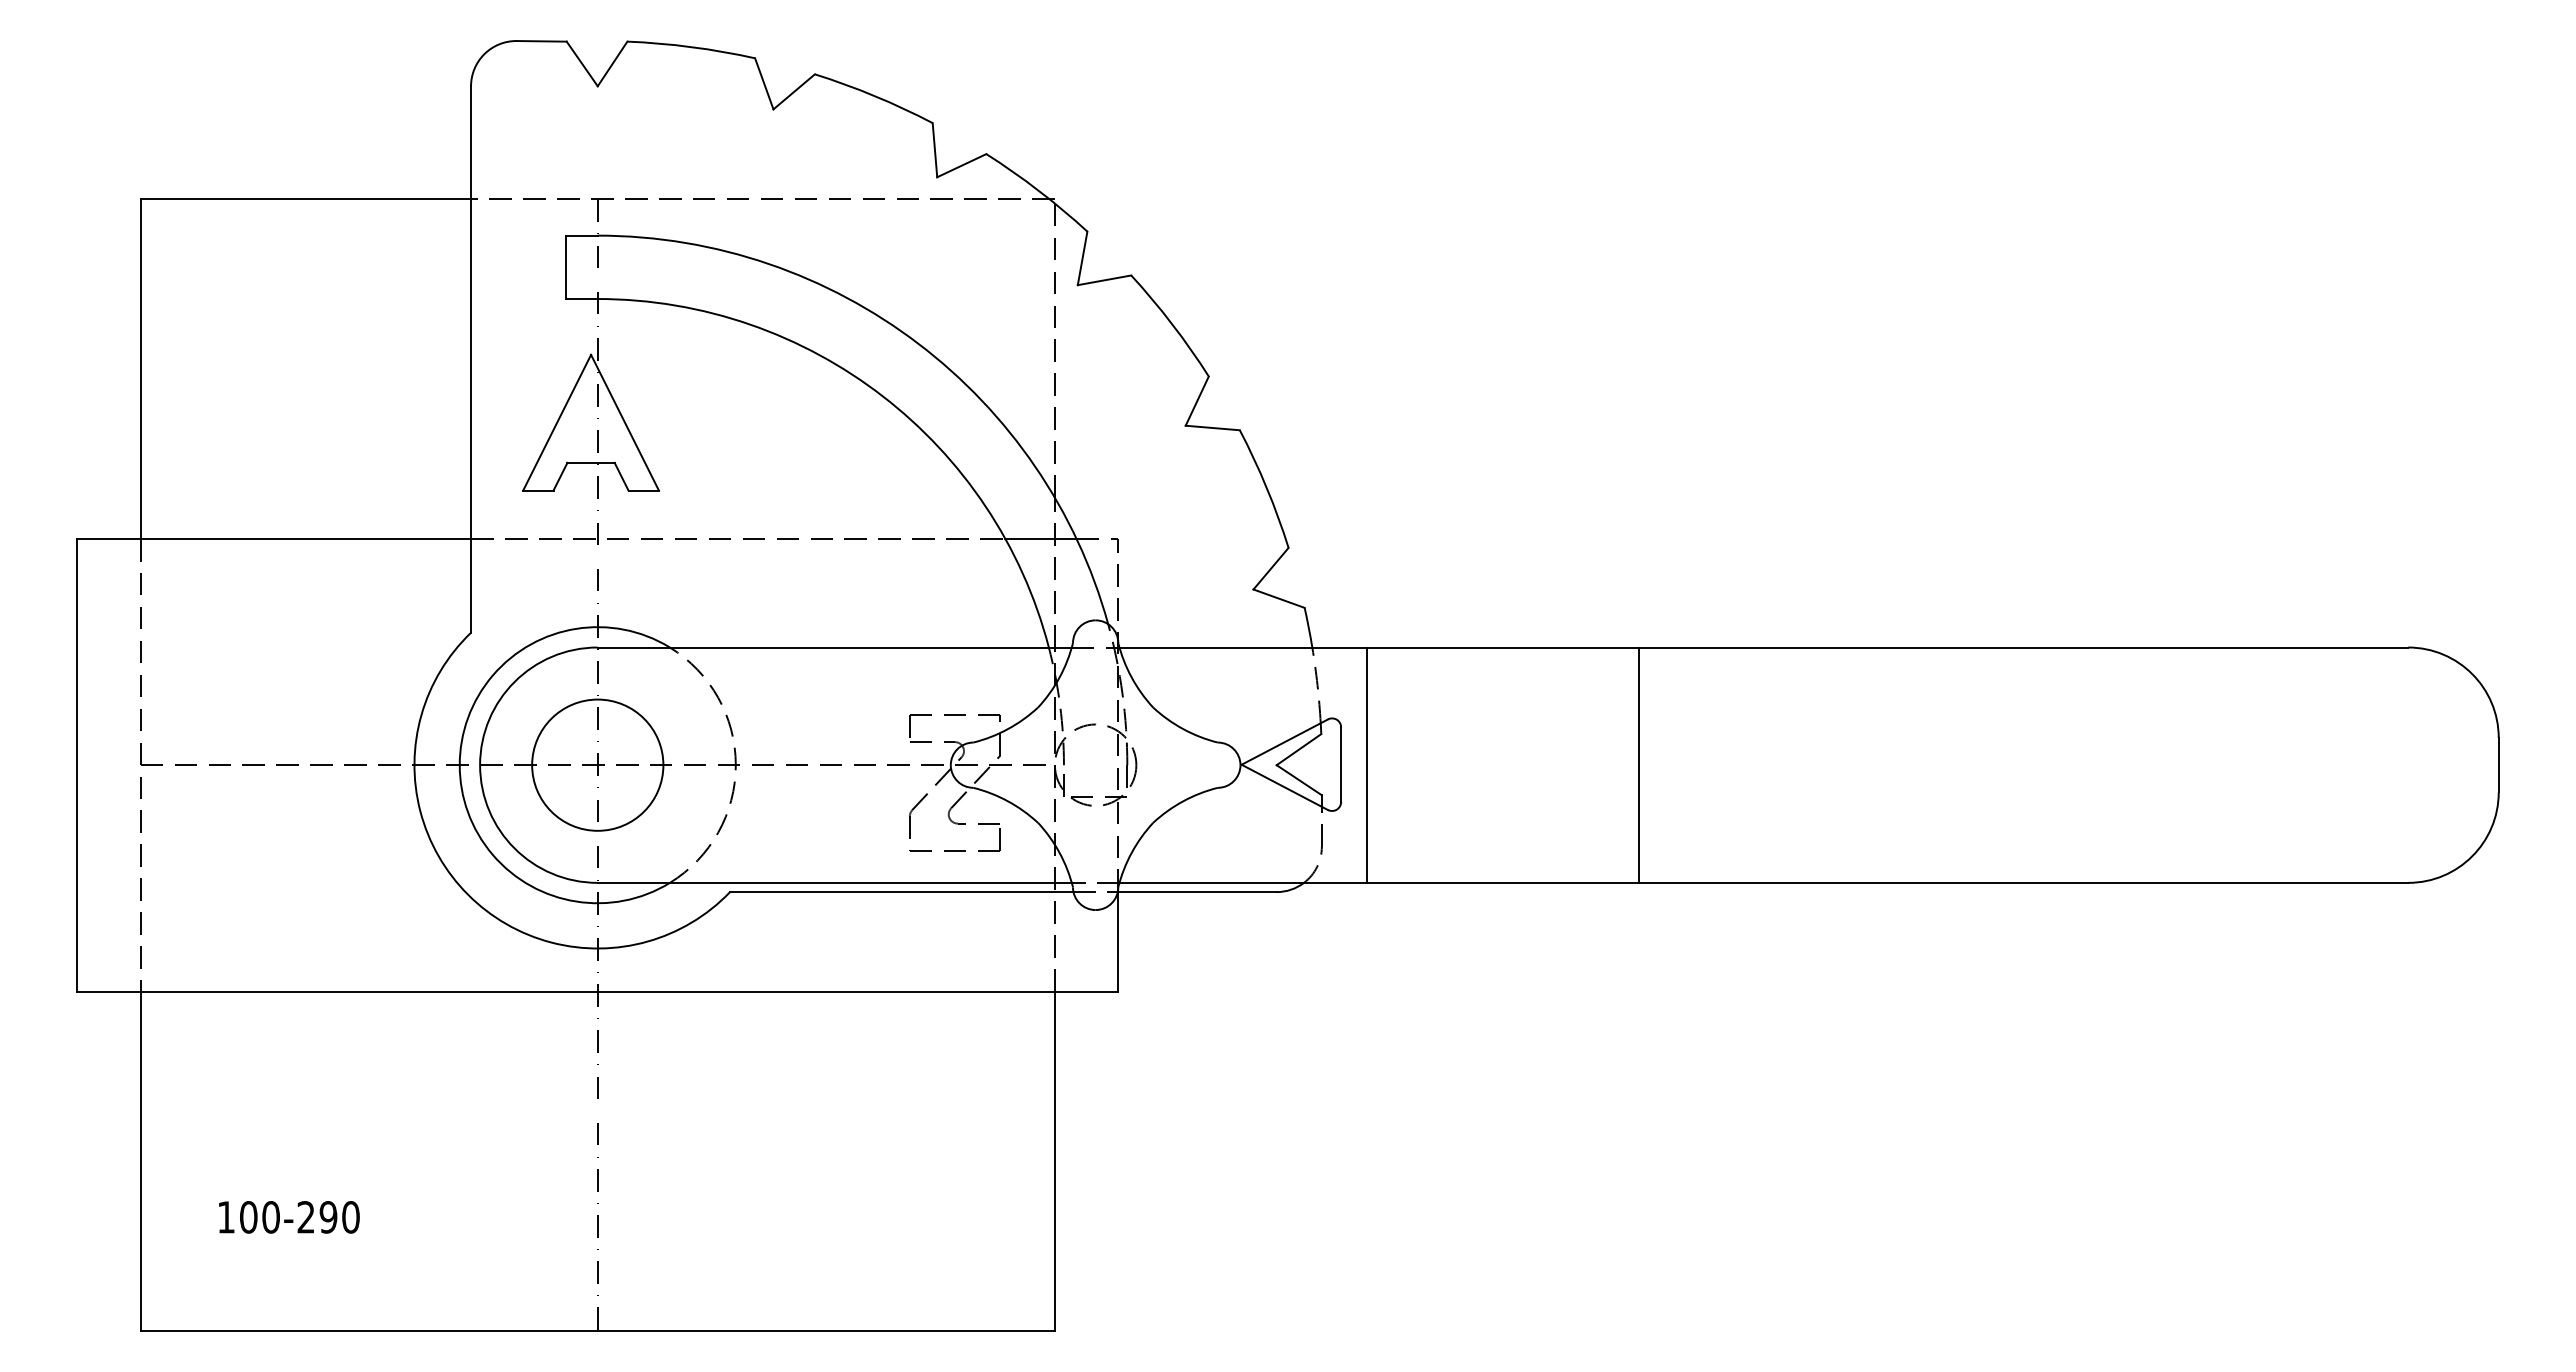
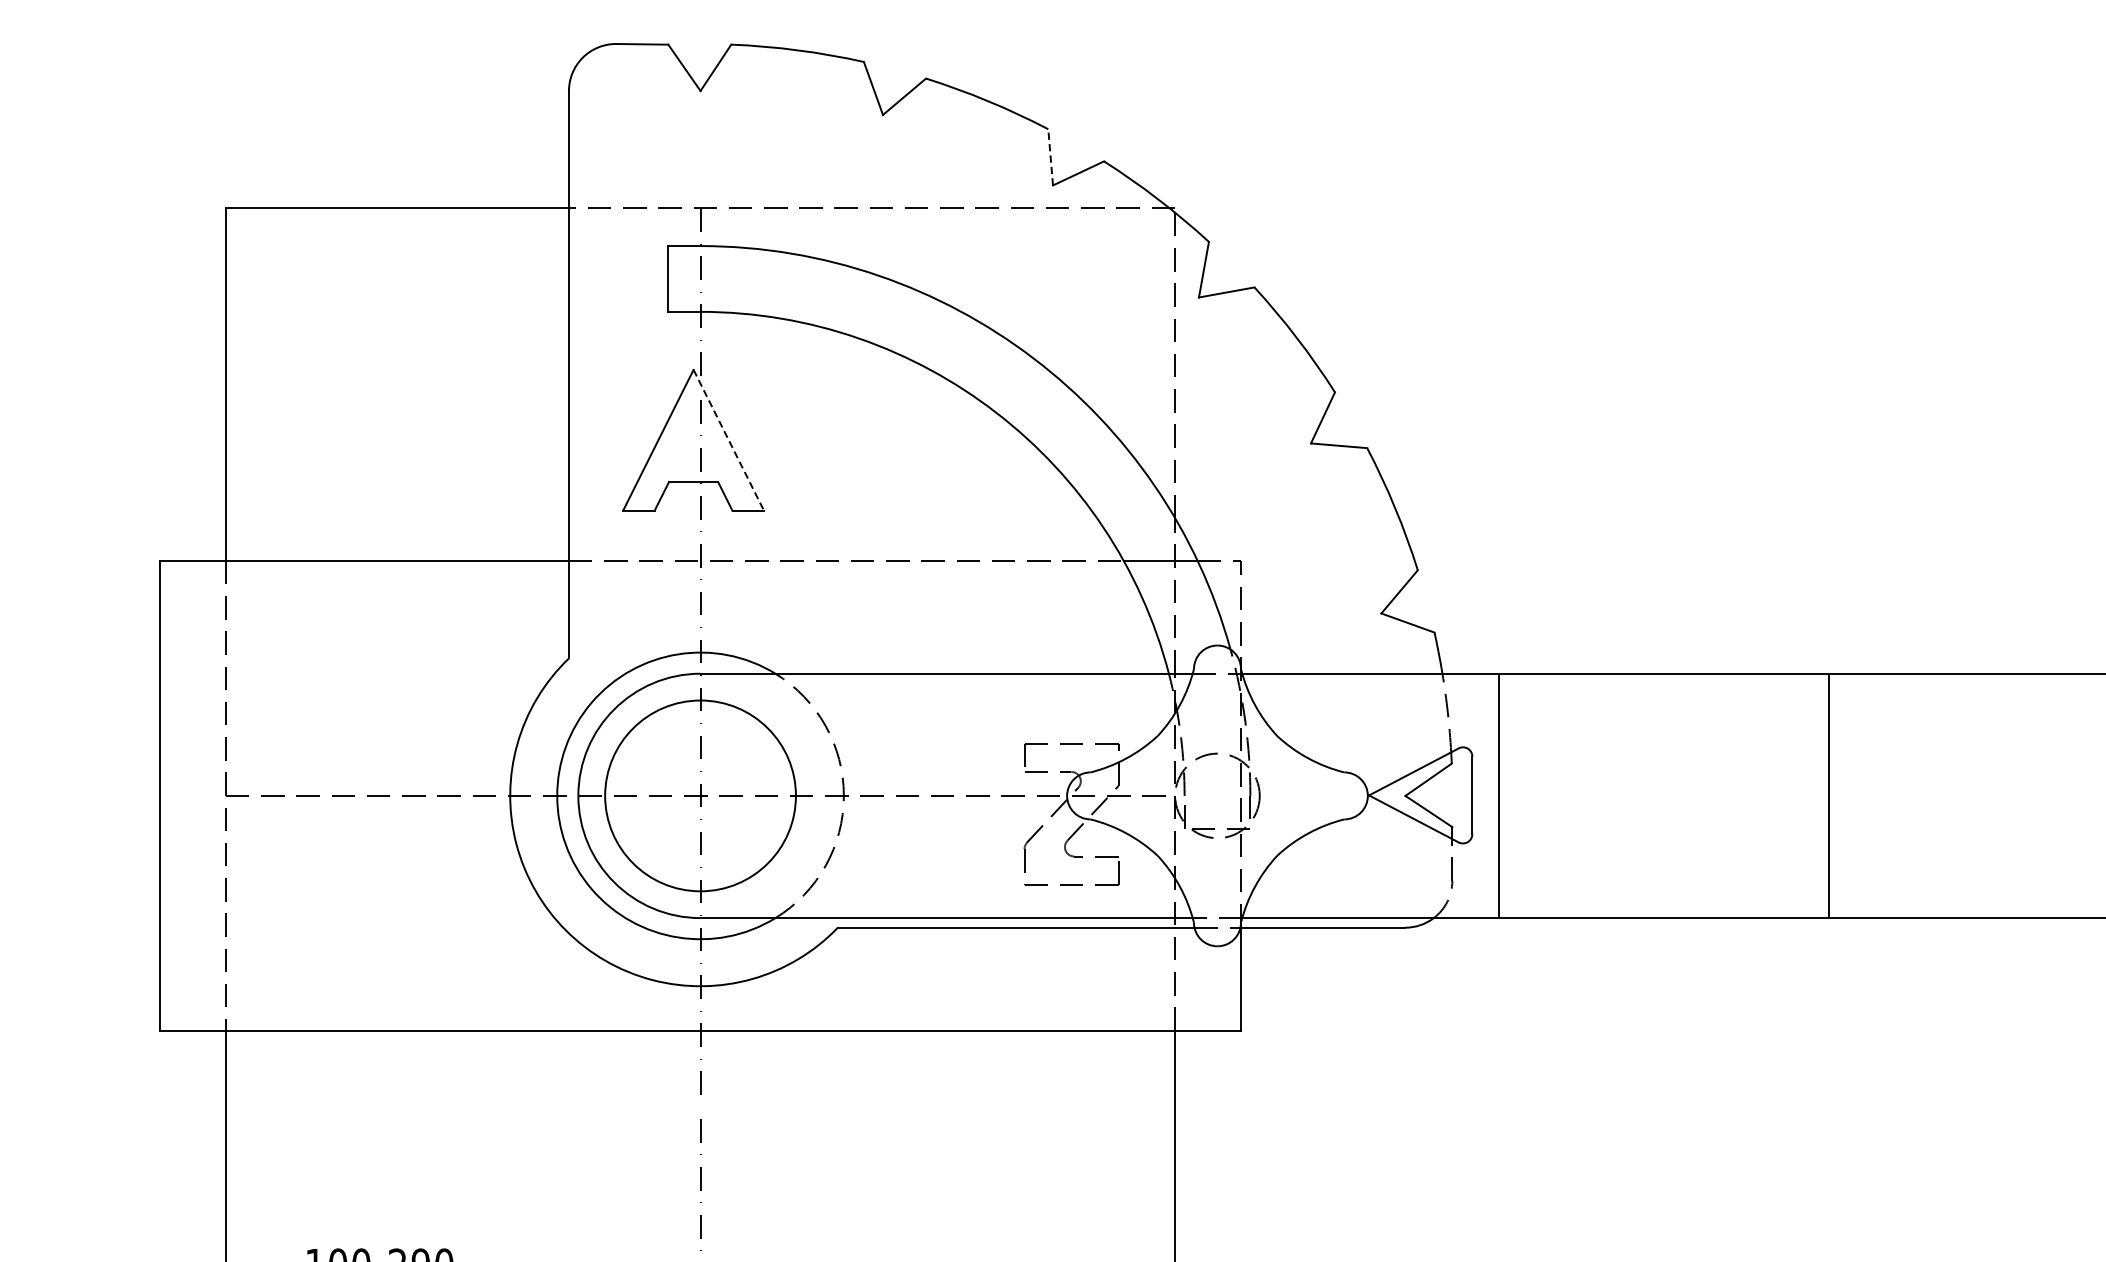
line: (934, 149) -> (1050, 156), solid -> dashed
line: (625, 422) -> (729, 440), solid -> dashed
circle: (597, 764) -> (700, 795), size x1.4
line: (1638, 764) -> (1828, 795), moved

